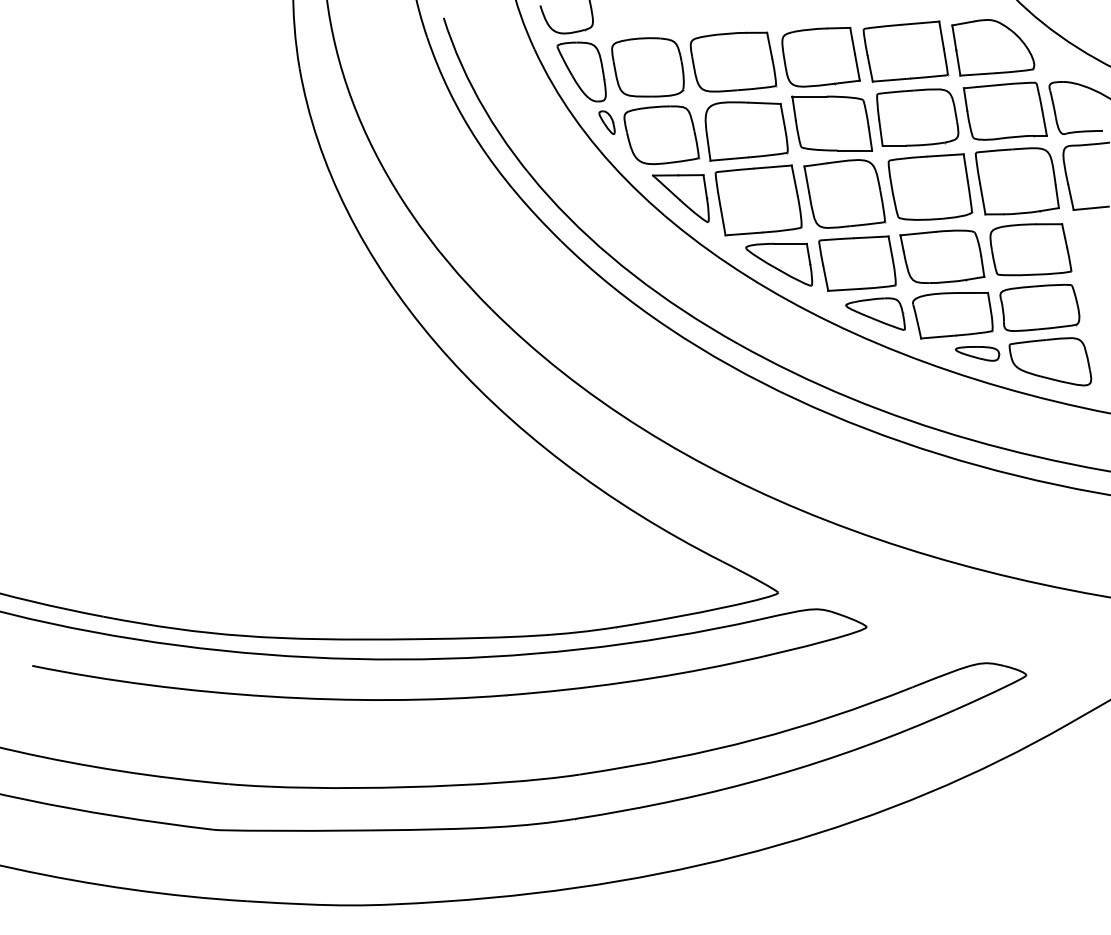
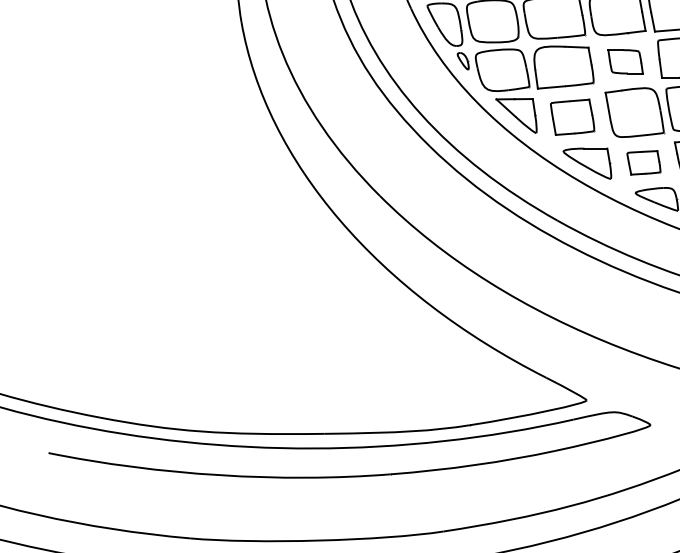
part: (831, 123) -> (625, 61), size x0.6
part: (758, 200) -> (572, 117), size x0.7
part: (857, 263) -> (643, 162), size x0.6

